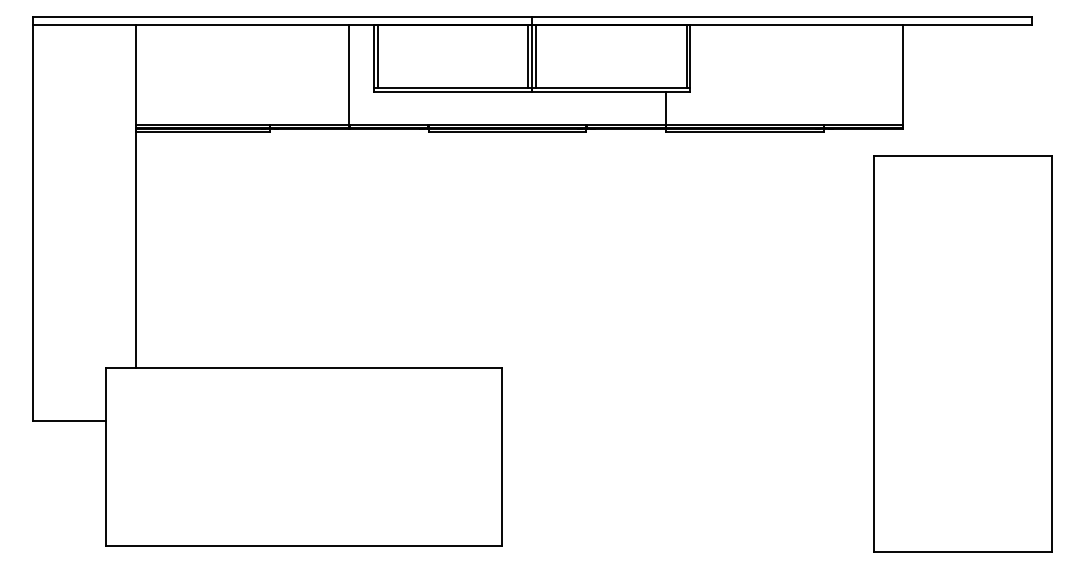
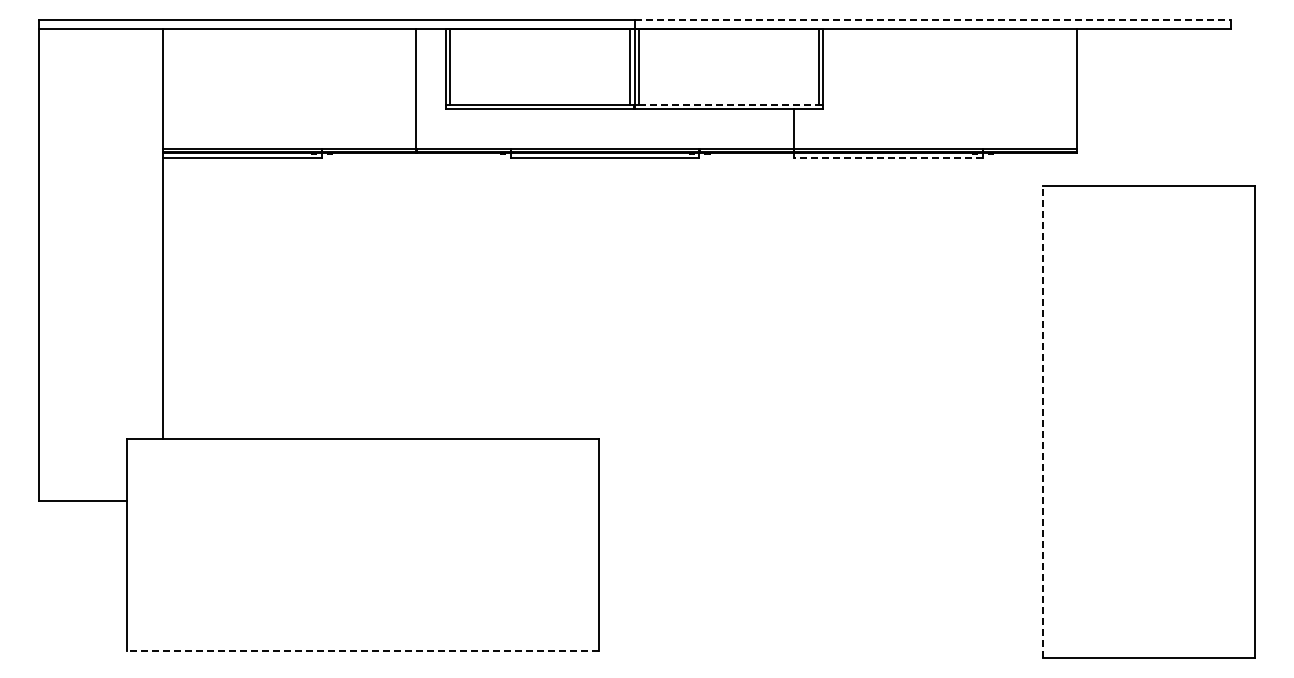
line: (781, 17) -> (932, 20), solid -> dashed
line: (611, 87) -> (729, 104), solid -> dashed
line: (744, 132) -> (888, 157), solid -> dashed
line: (874, 353) -> (1042, 421), solid -> dashed
line: (303, 546) -> (362, 651), solid -> dashed

